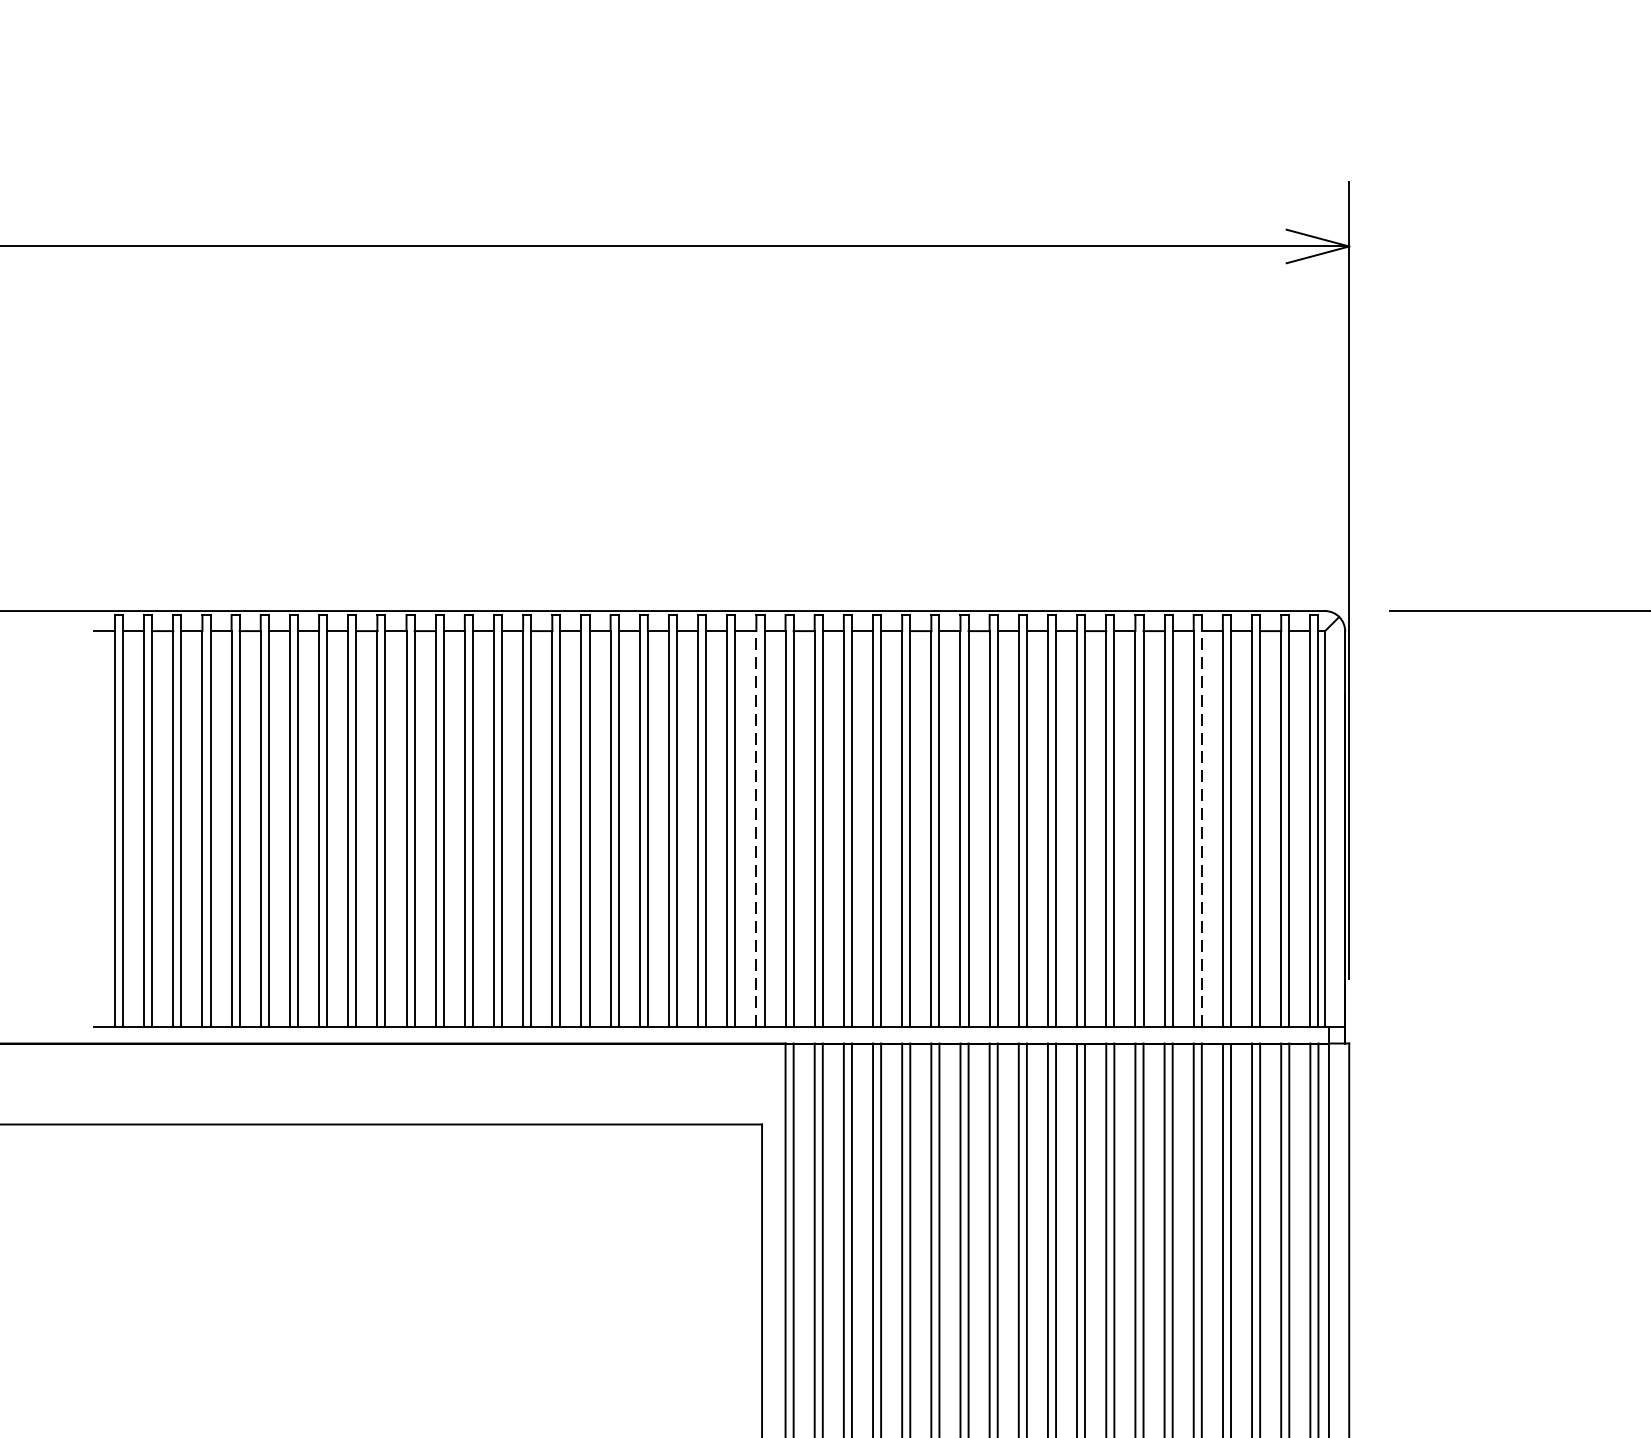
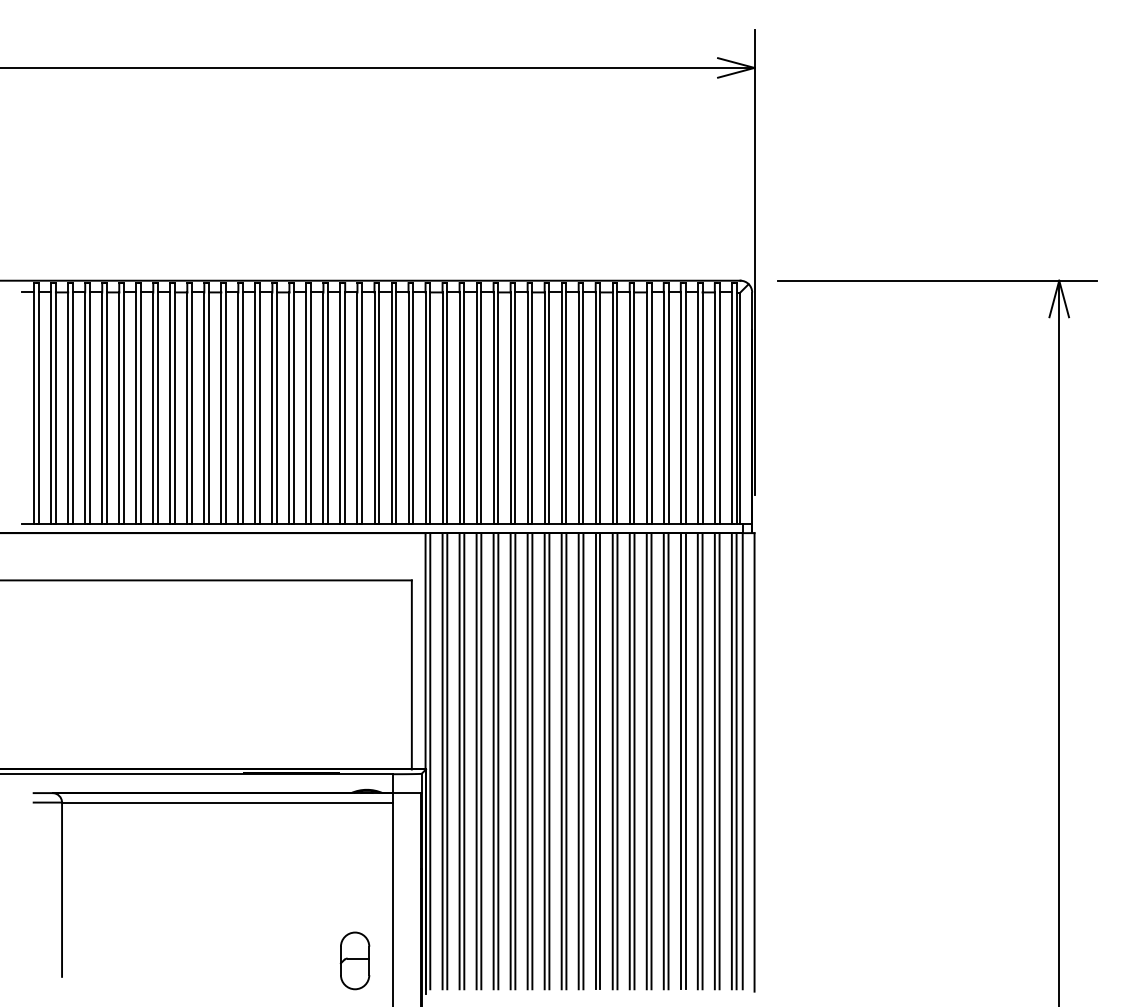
line: (756, 829) -> (408, 408), dashed -> solid
line: (1201, 829) -> (668, 408), dashed -> solid

